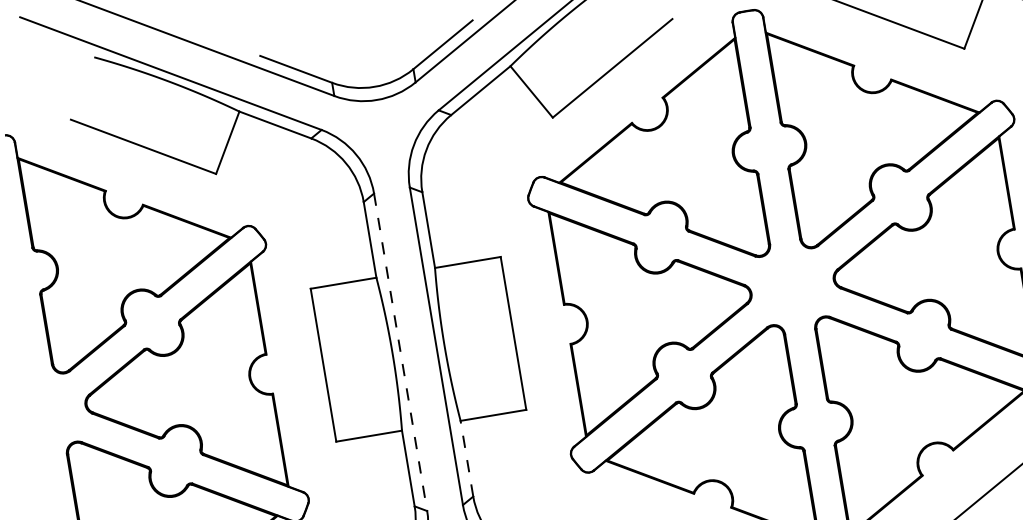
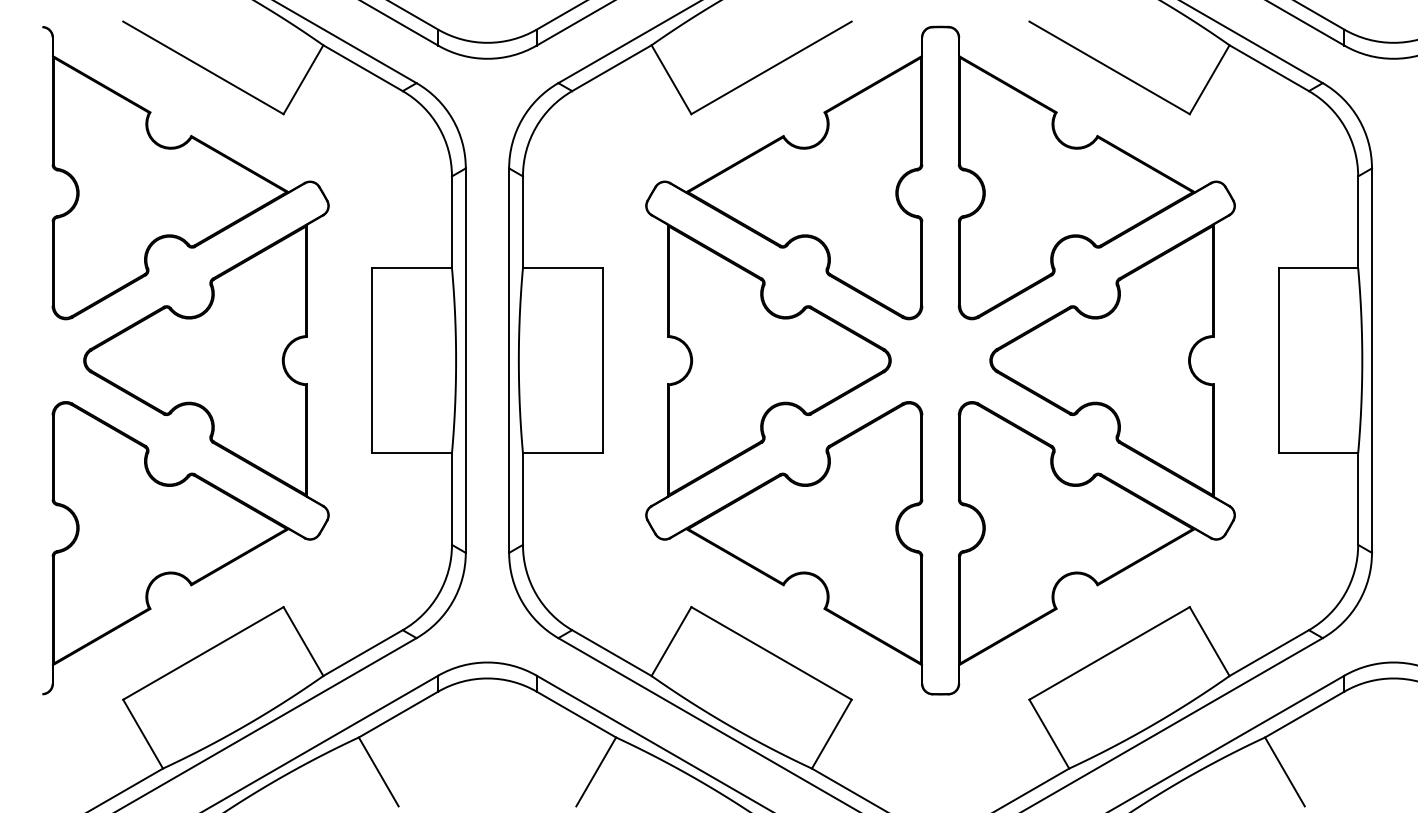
line: (400, 353) -> (465, 361), dashed -> solid
line: (466, 459) -> (522, 499), dashed -> solid

